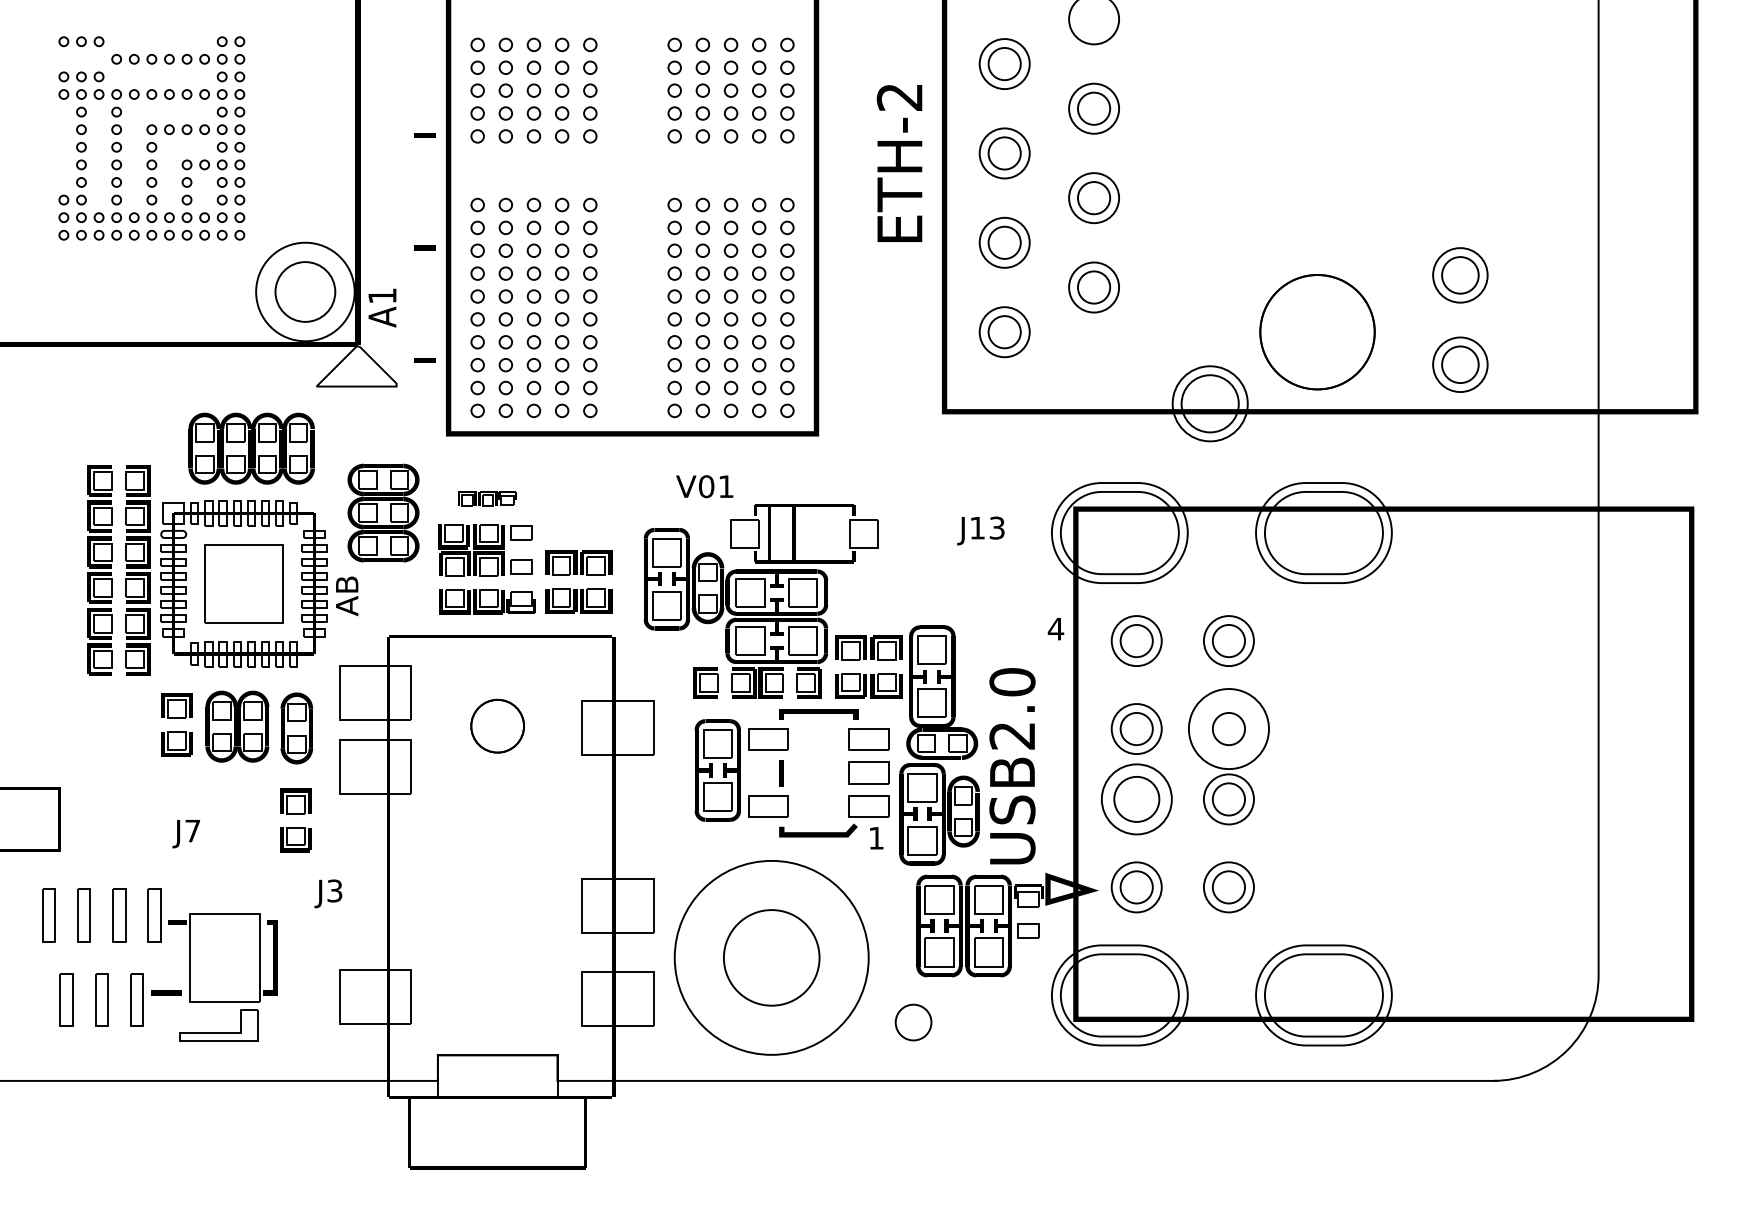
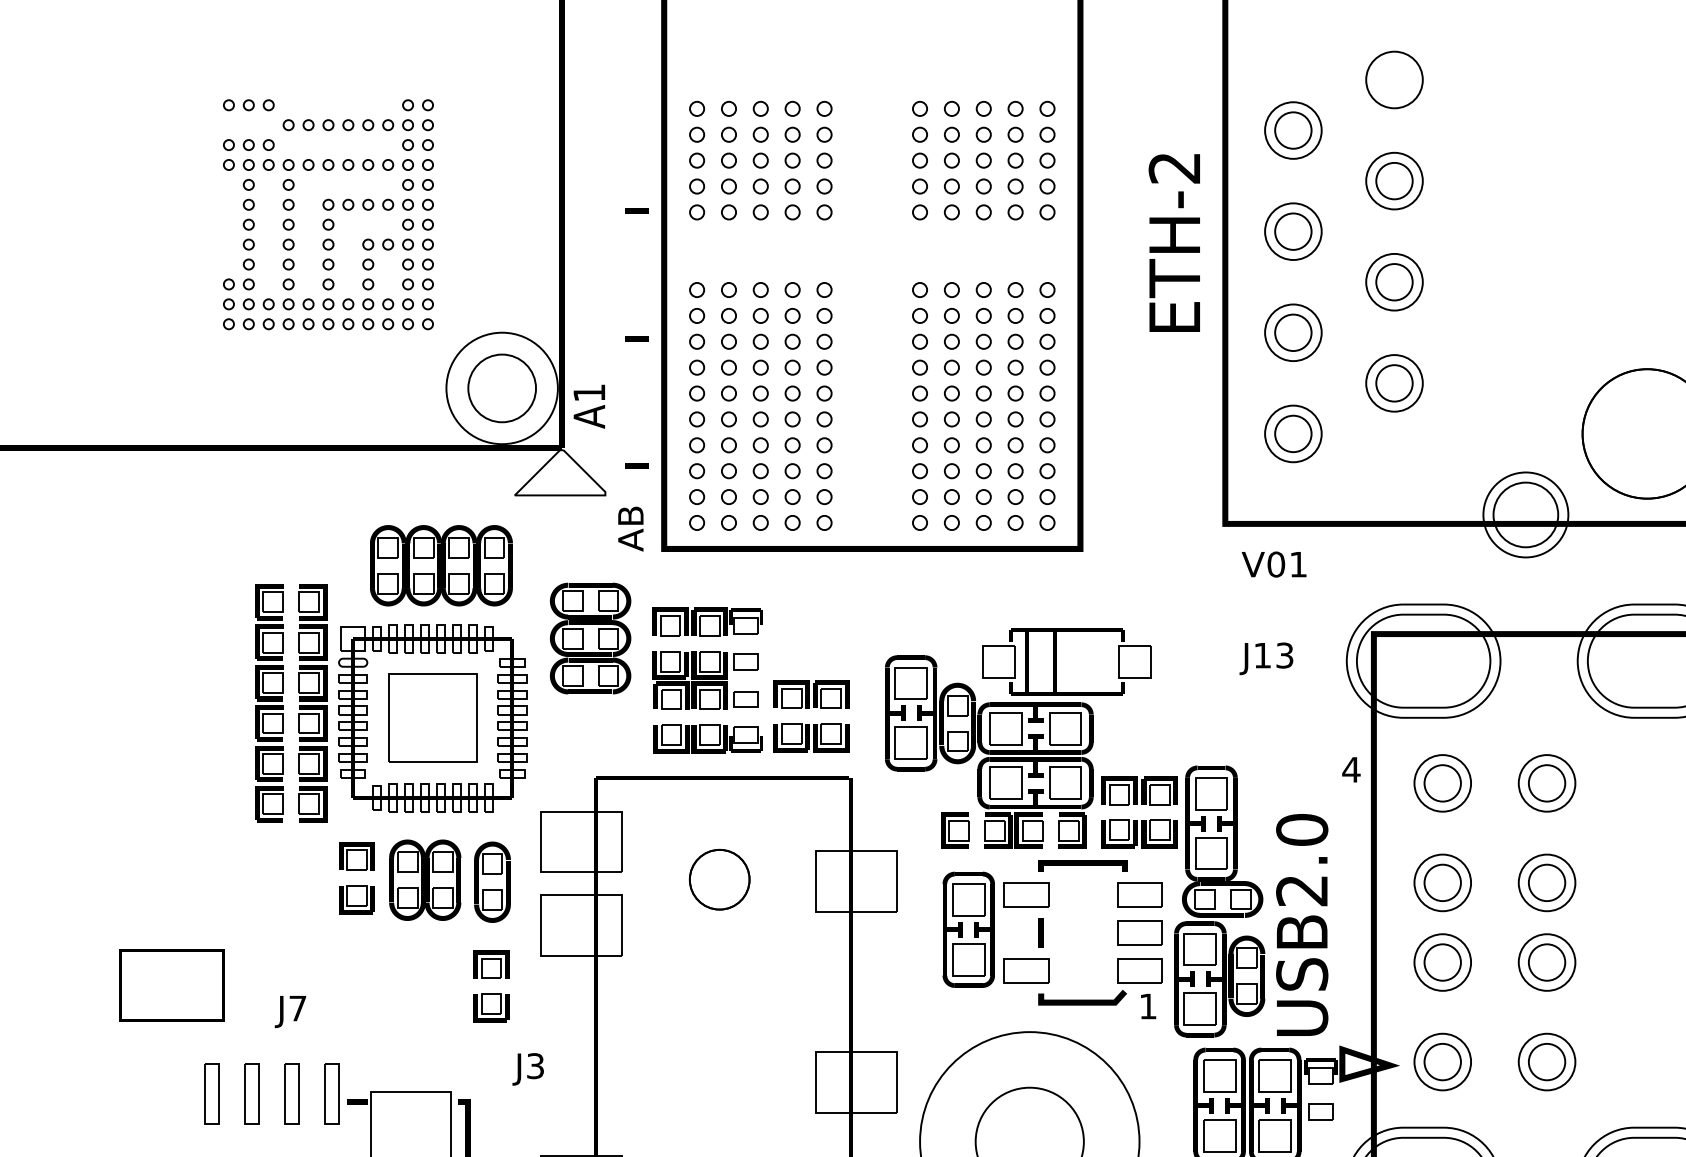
text: (704, 486) -> (1273, 564), moved
part: (486, 498) -> (707, 622), size x1.67
text: (347, 595) -> (631, 528), moved
circle: (1228, 729) -> (1546, 883), size x0.62
part: (1136, 799) -> (1442, 962), size x0.71
text: (186, 834) -> (290, 1012), moved

